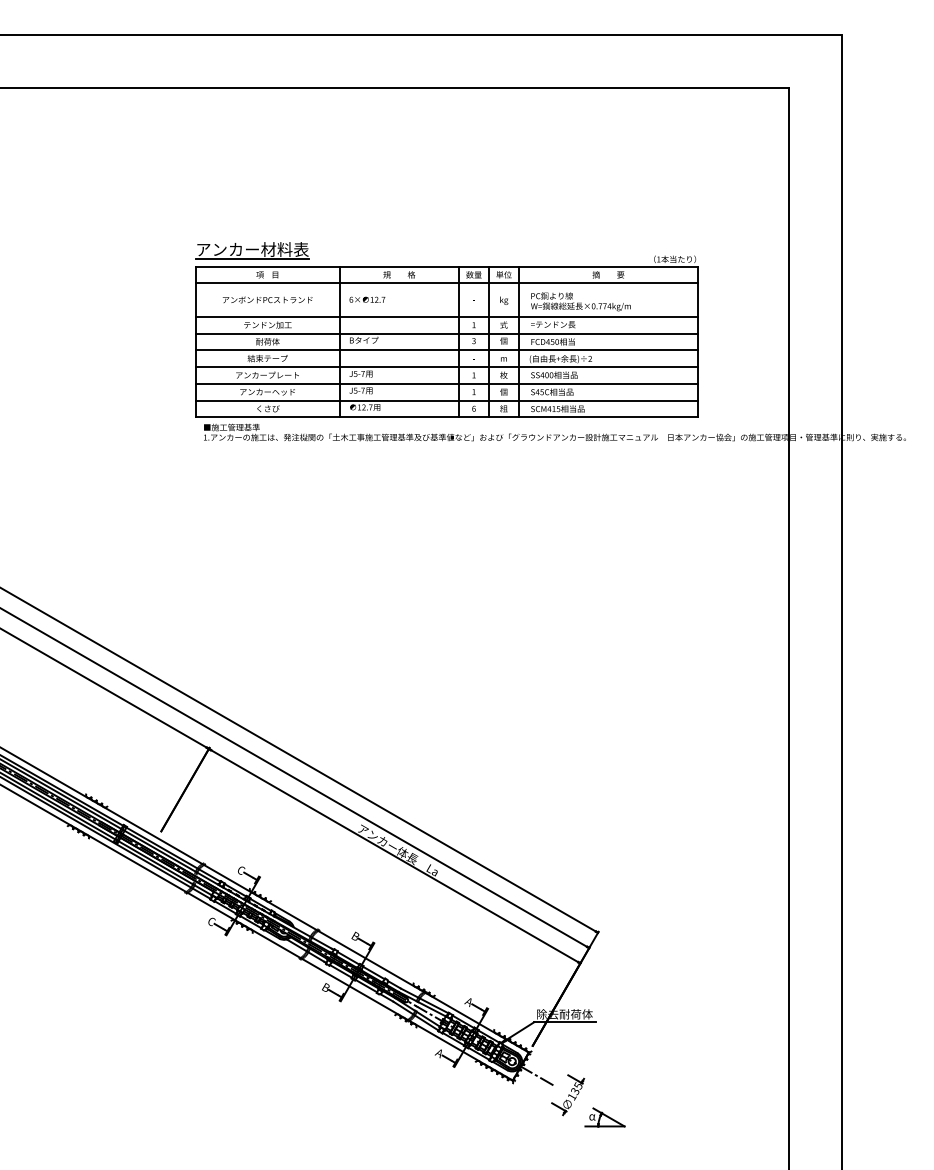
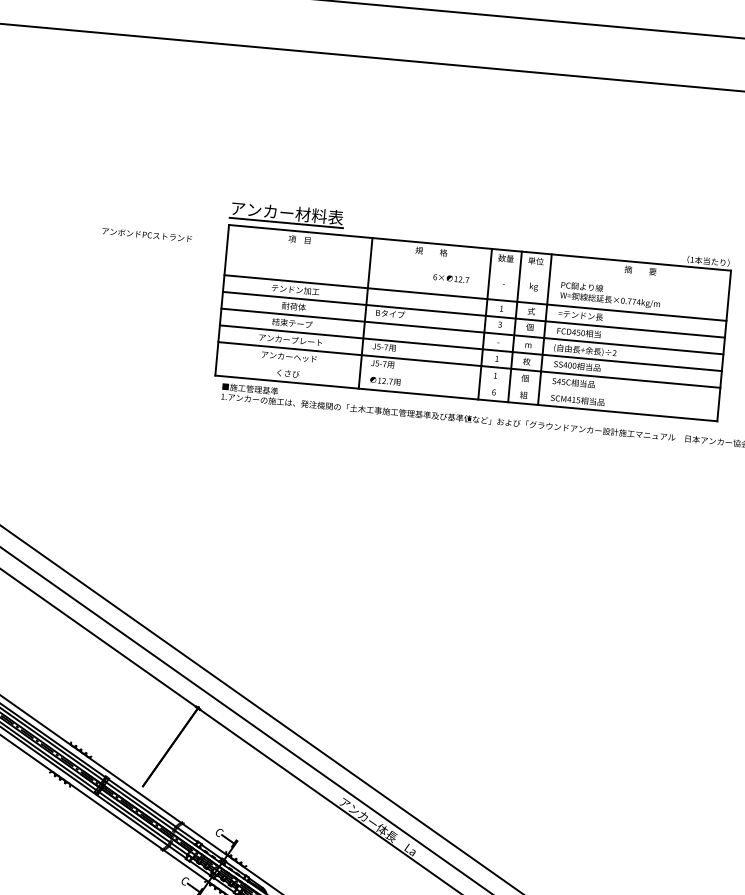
line: (447, 283) -> (478, 264), removed
text: (267, 299) -> (147, 234), moved
text: (367, 299) -> (451, 278), moved
line: (447, 400) -> (468, 381), removed

